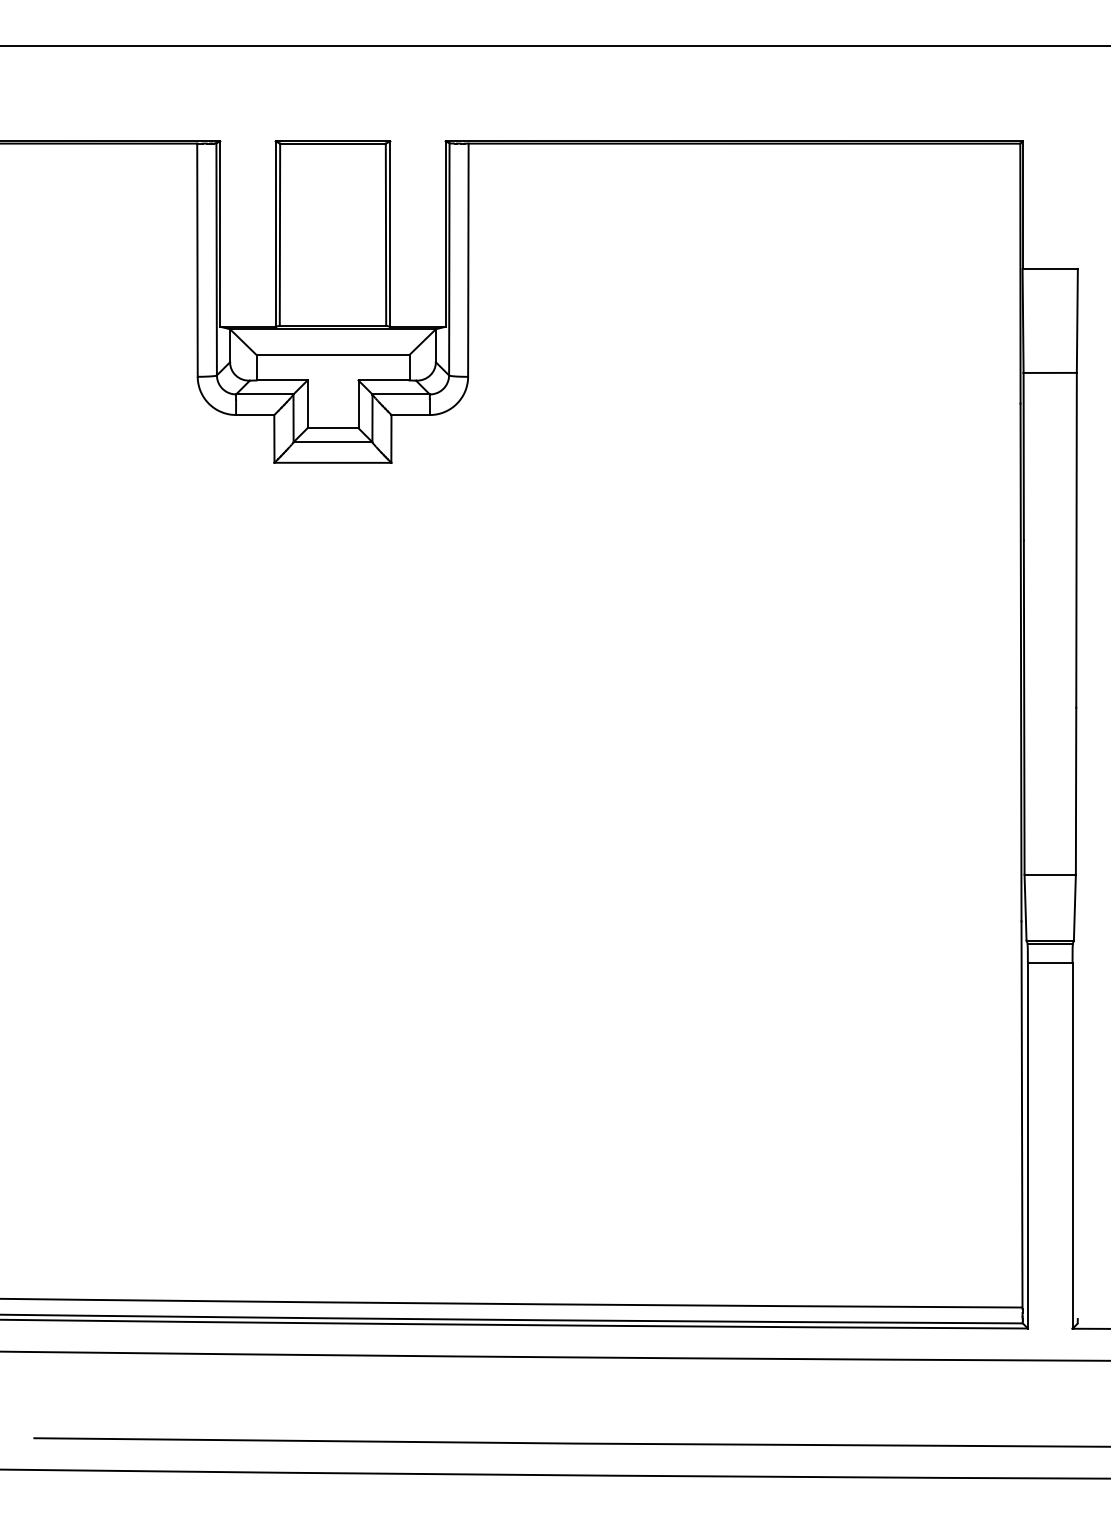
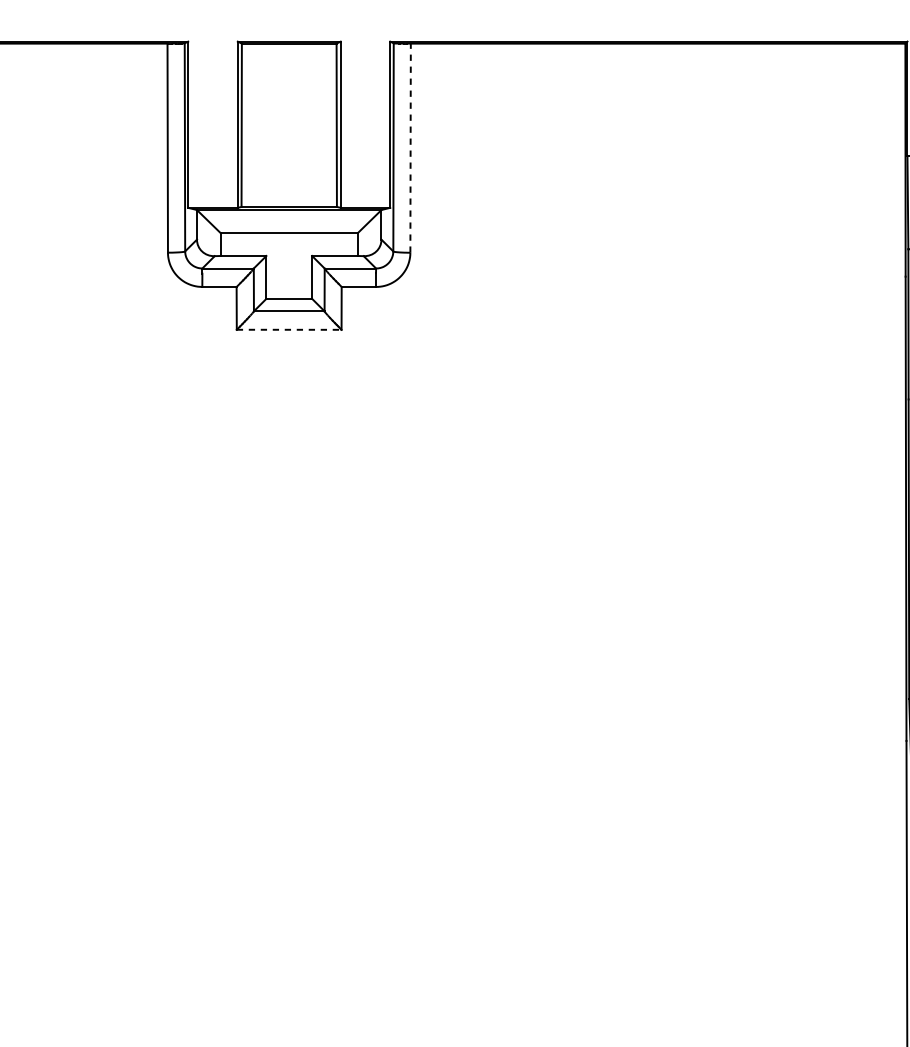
line: (468, 260) -> (410, 148), solid -> dashed
line: (333, 462) -> (289, 329), solid -> dashed

